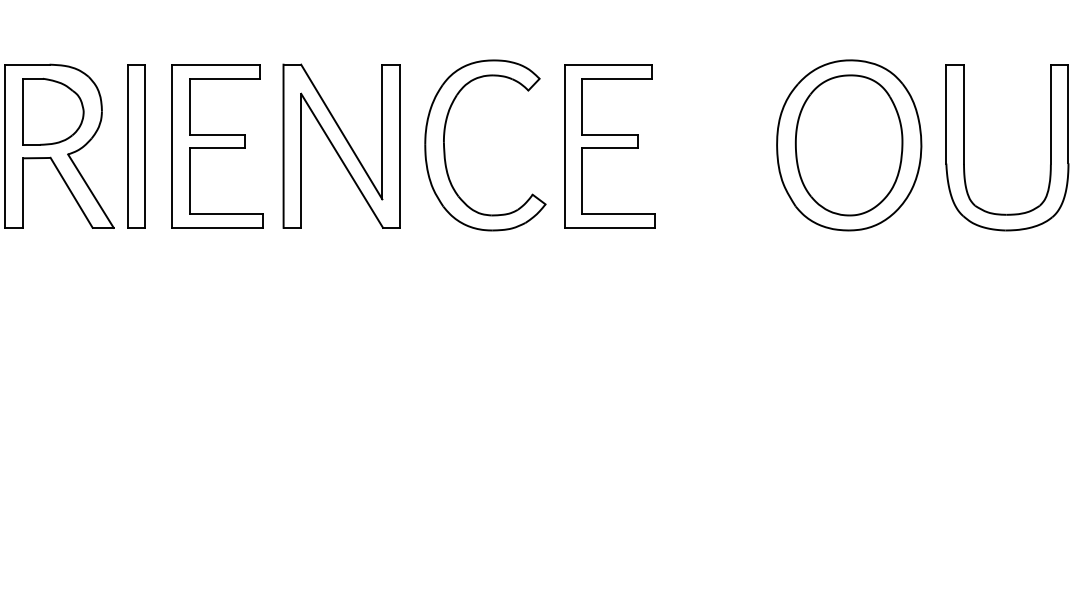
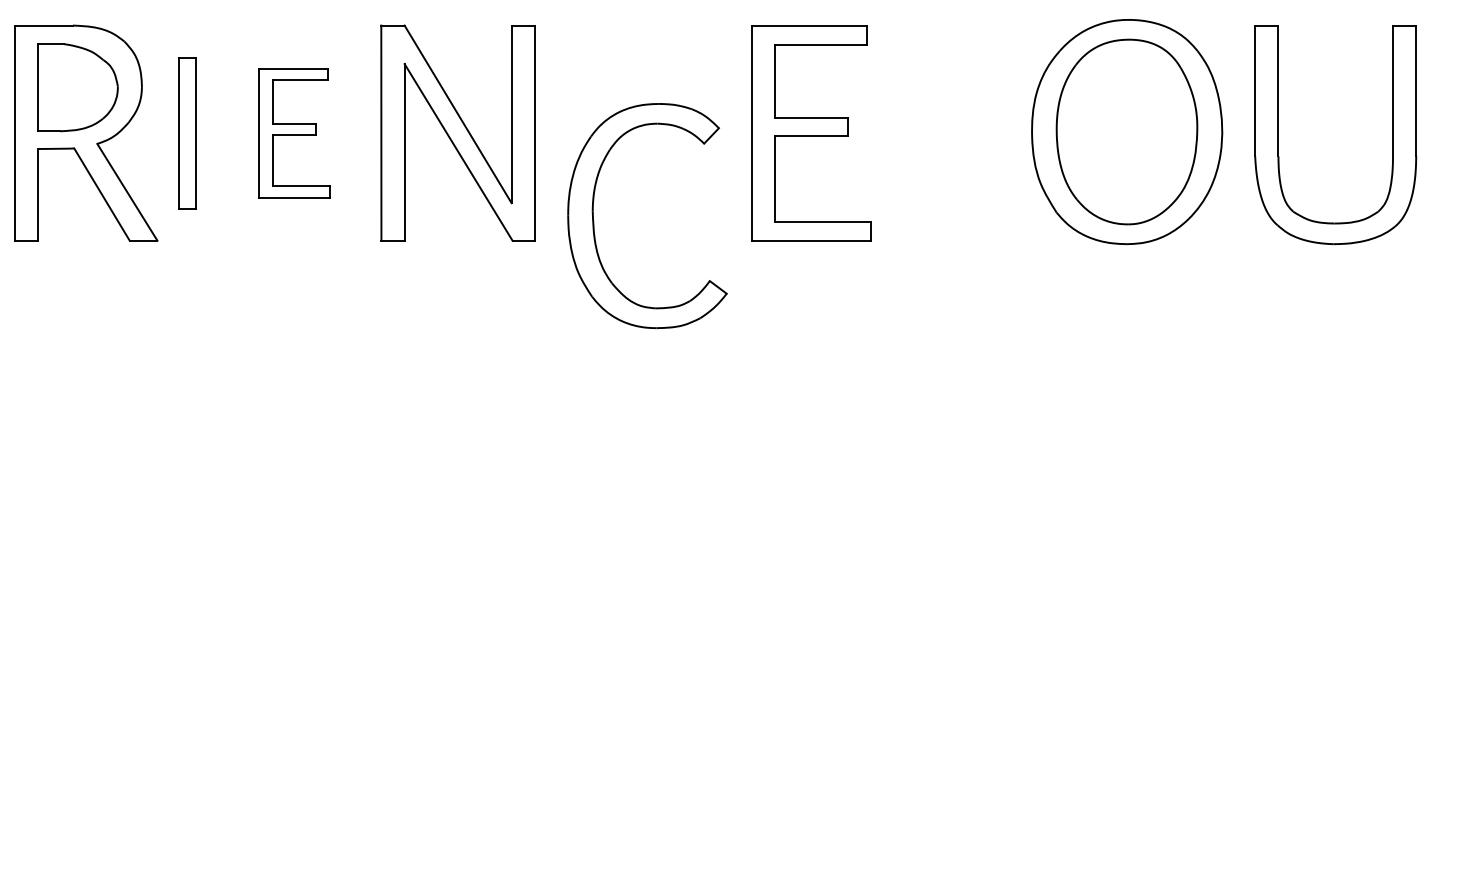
part: (136, 146) -> (187, 133), size x0.7
part: (217, 146) -> (294, 133), size x0.6
part: (445, 149) -> (594, 221), moved

